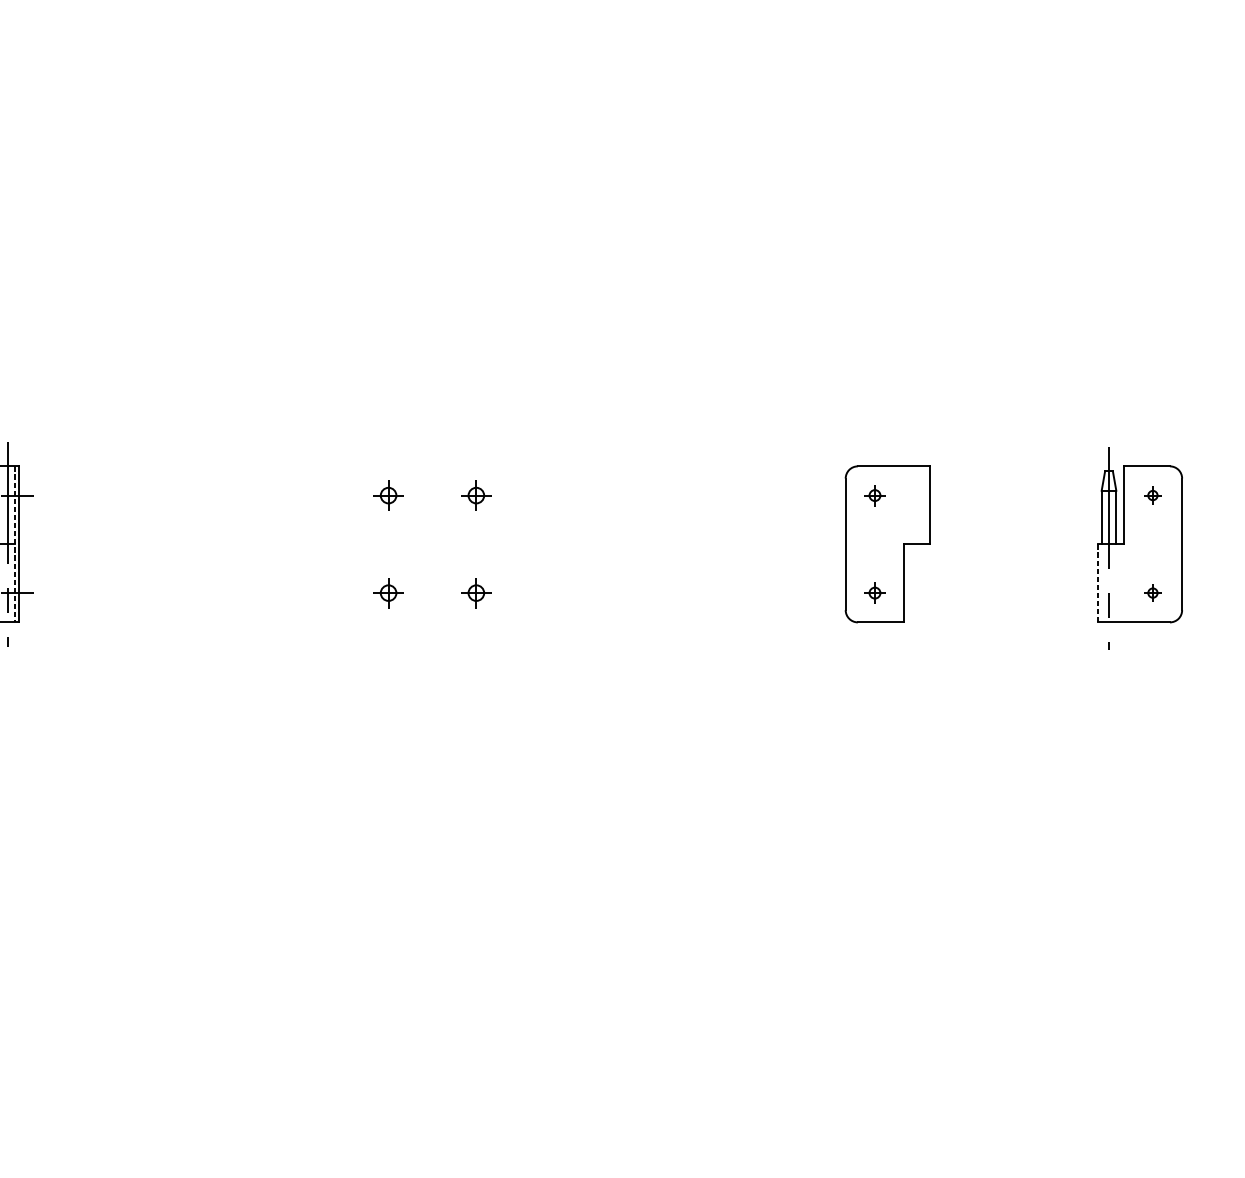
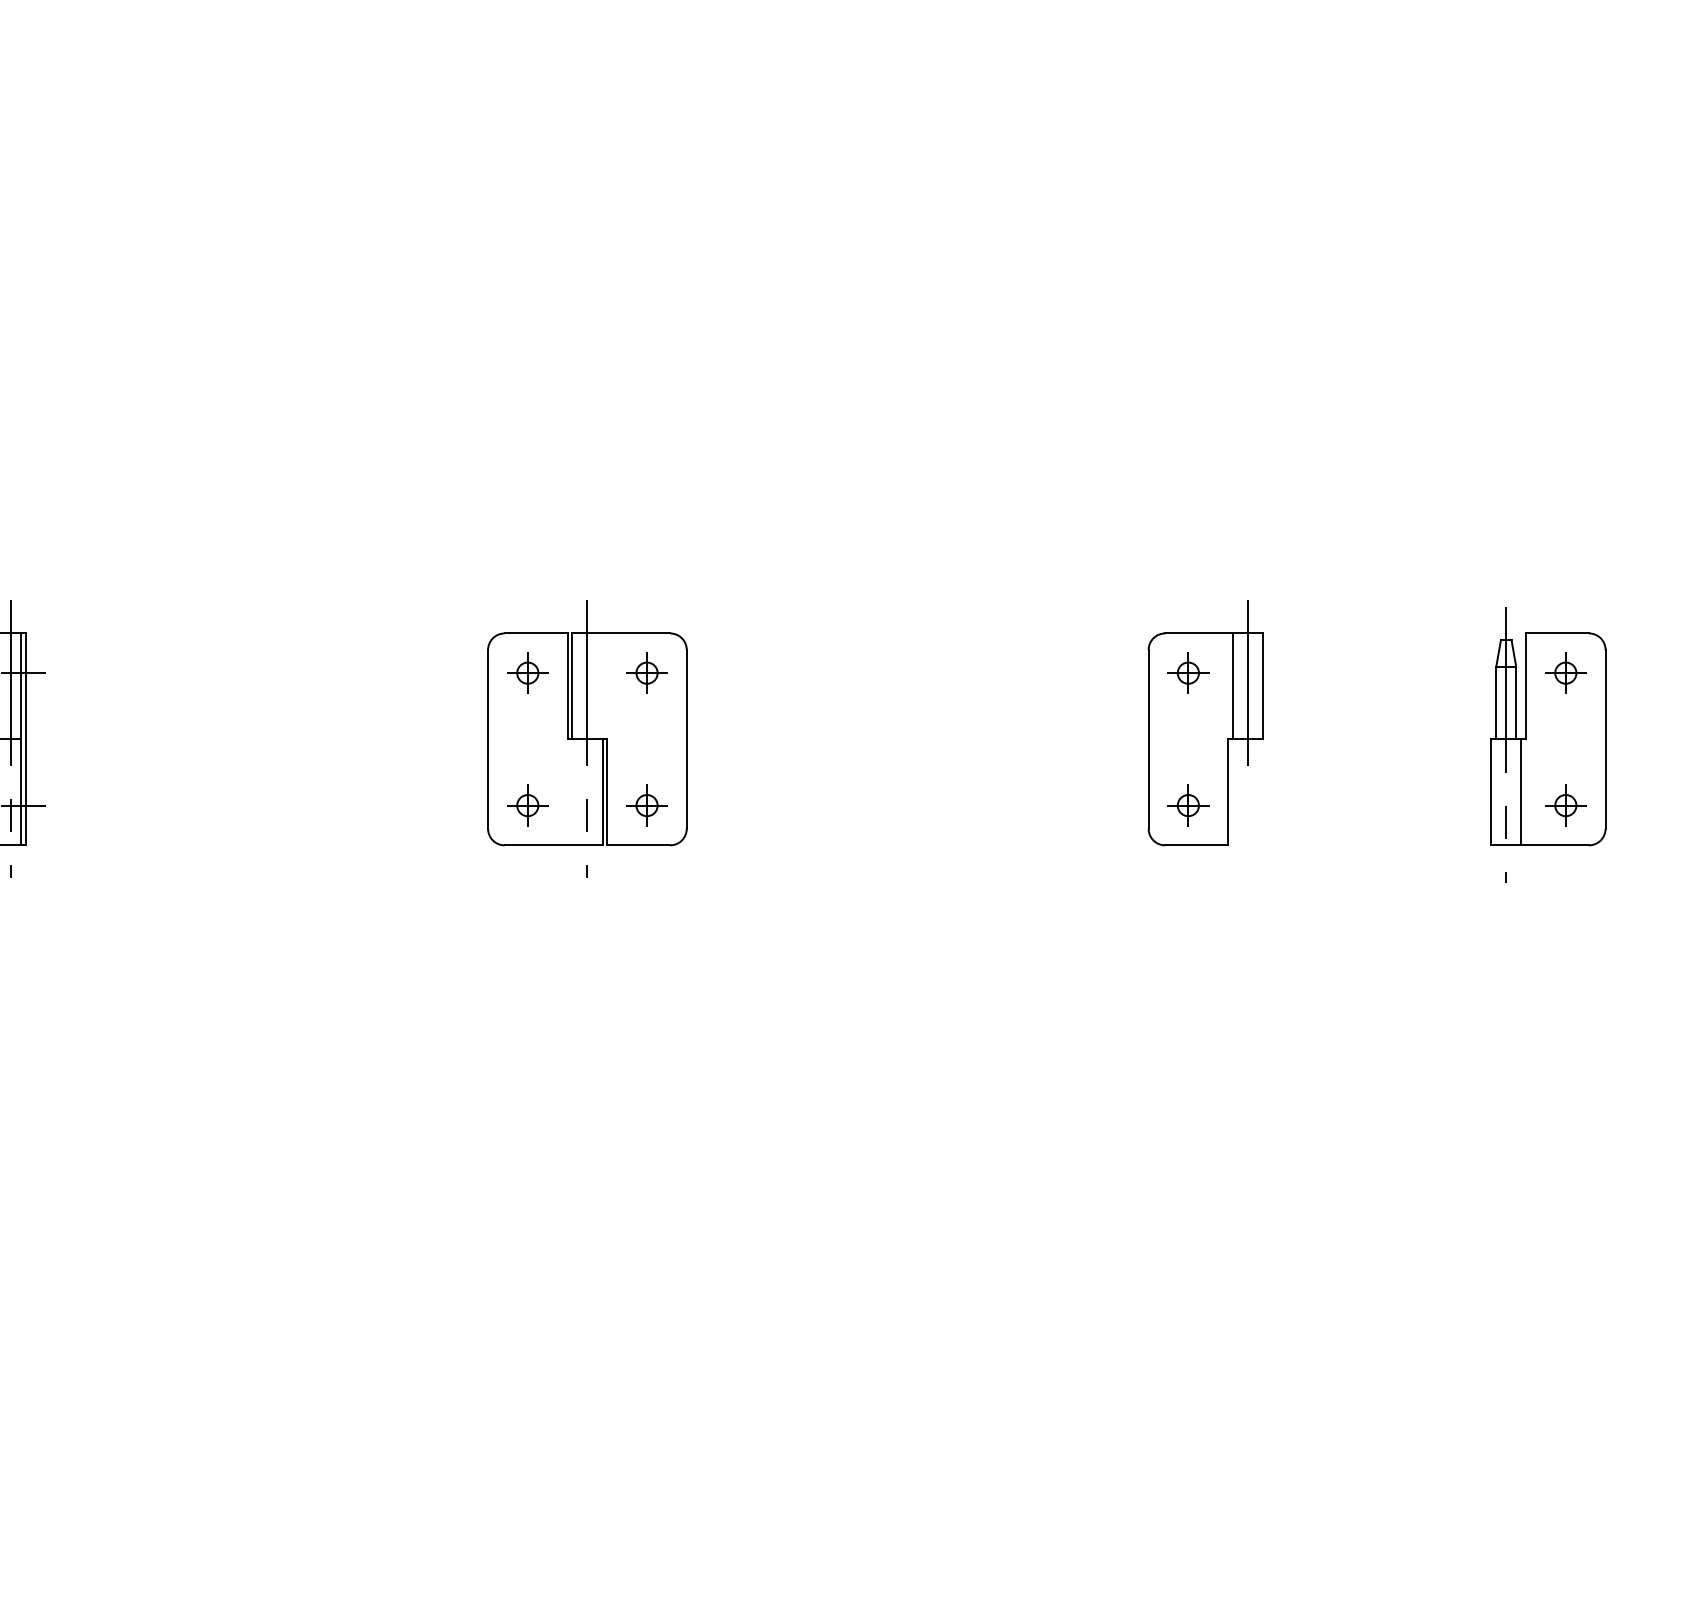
part: (875, 495) -> (1188, 672), size x1.43
part: (1152, 495) -> (1565, 672), size x1.67
line: (907, 505) -> (1232, 686), added
line: (918, 505) -> (1247, 686), added
part: (432, 543) -> (587, 738), added
line: (15, 544) -> (20, 739), dashed -> solid
line: (1098, 583) -> (1491, 792), dashed -> solid
line: (1120, 583) -> (1521, 792), added
part: (875, 593) -> (1188, 805), size x1.43
part: (1152, 593) -> (1565, 805), size x1.67

